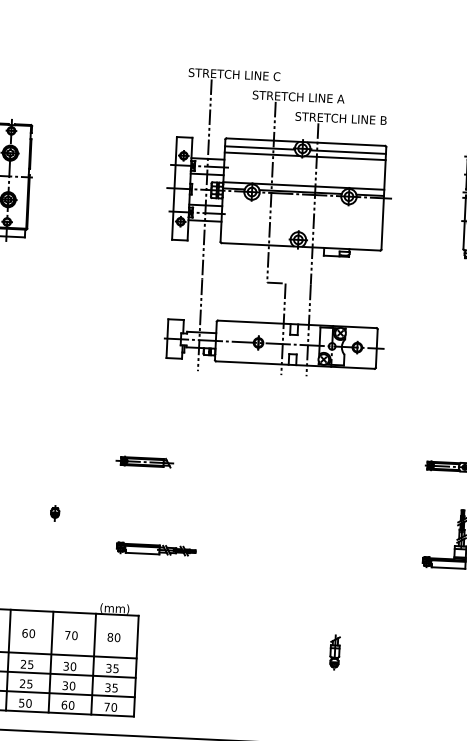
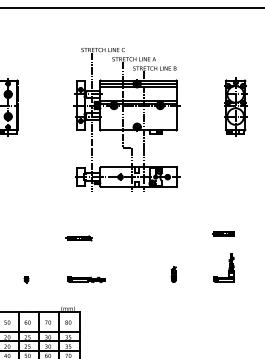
part: (276, 222) -> (126, 119), moved
part: (54, 512) -> (26, 279), moved
part: (334, 651) -> (173, 274), moved

